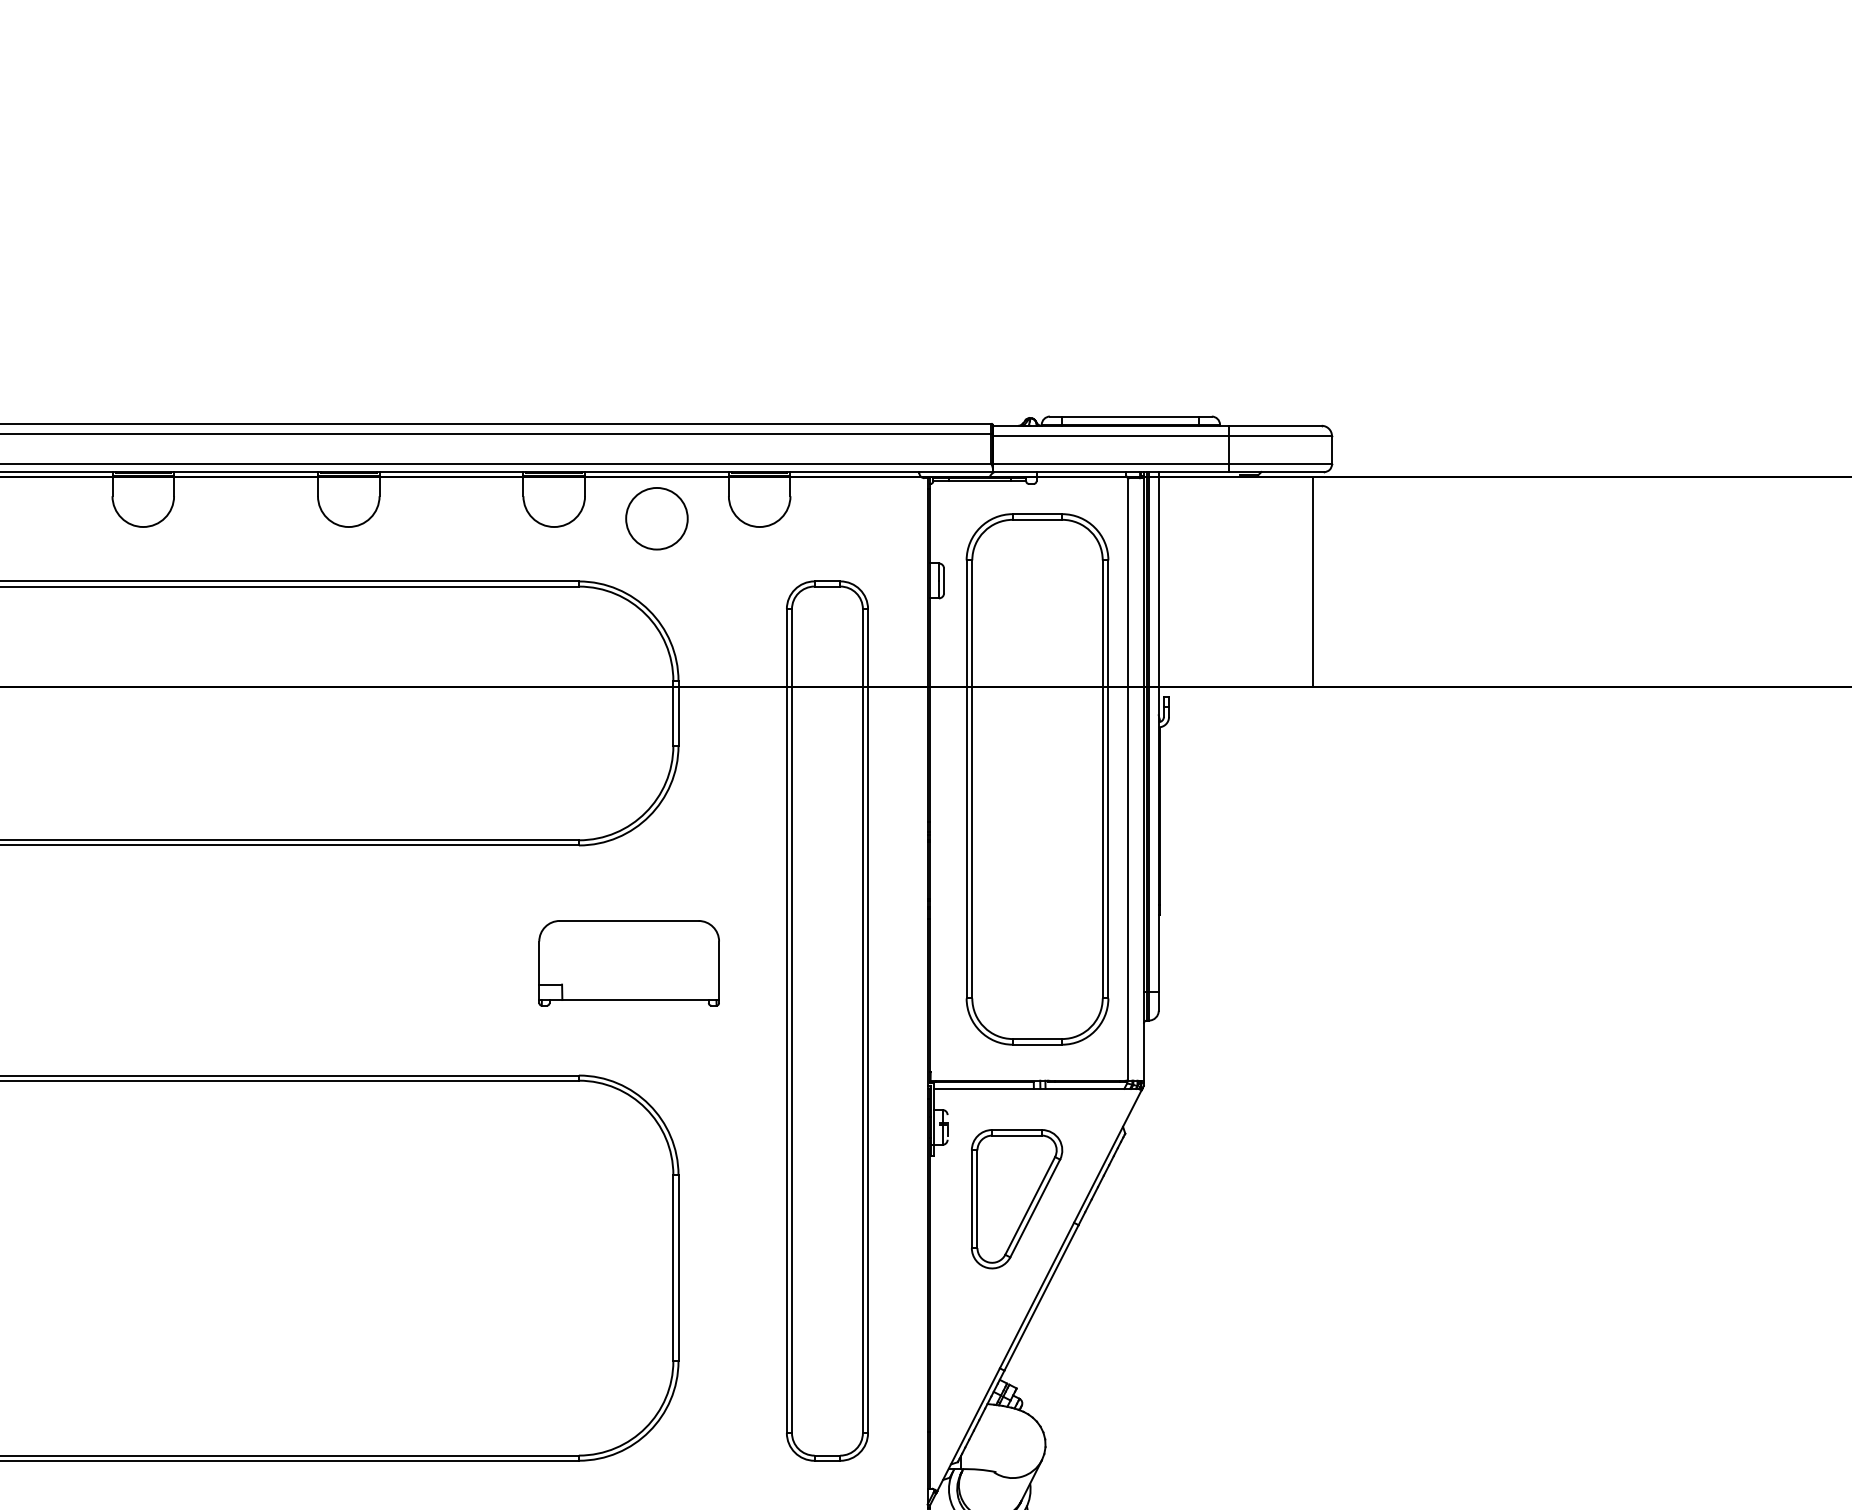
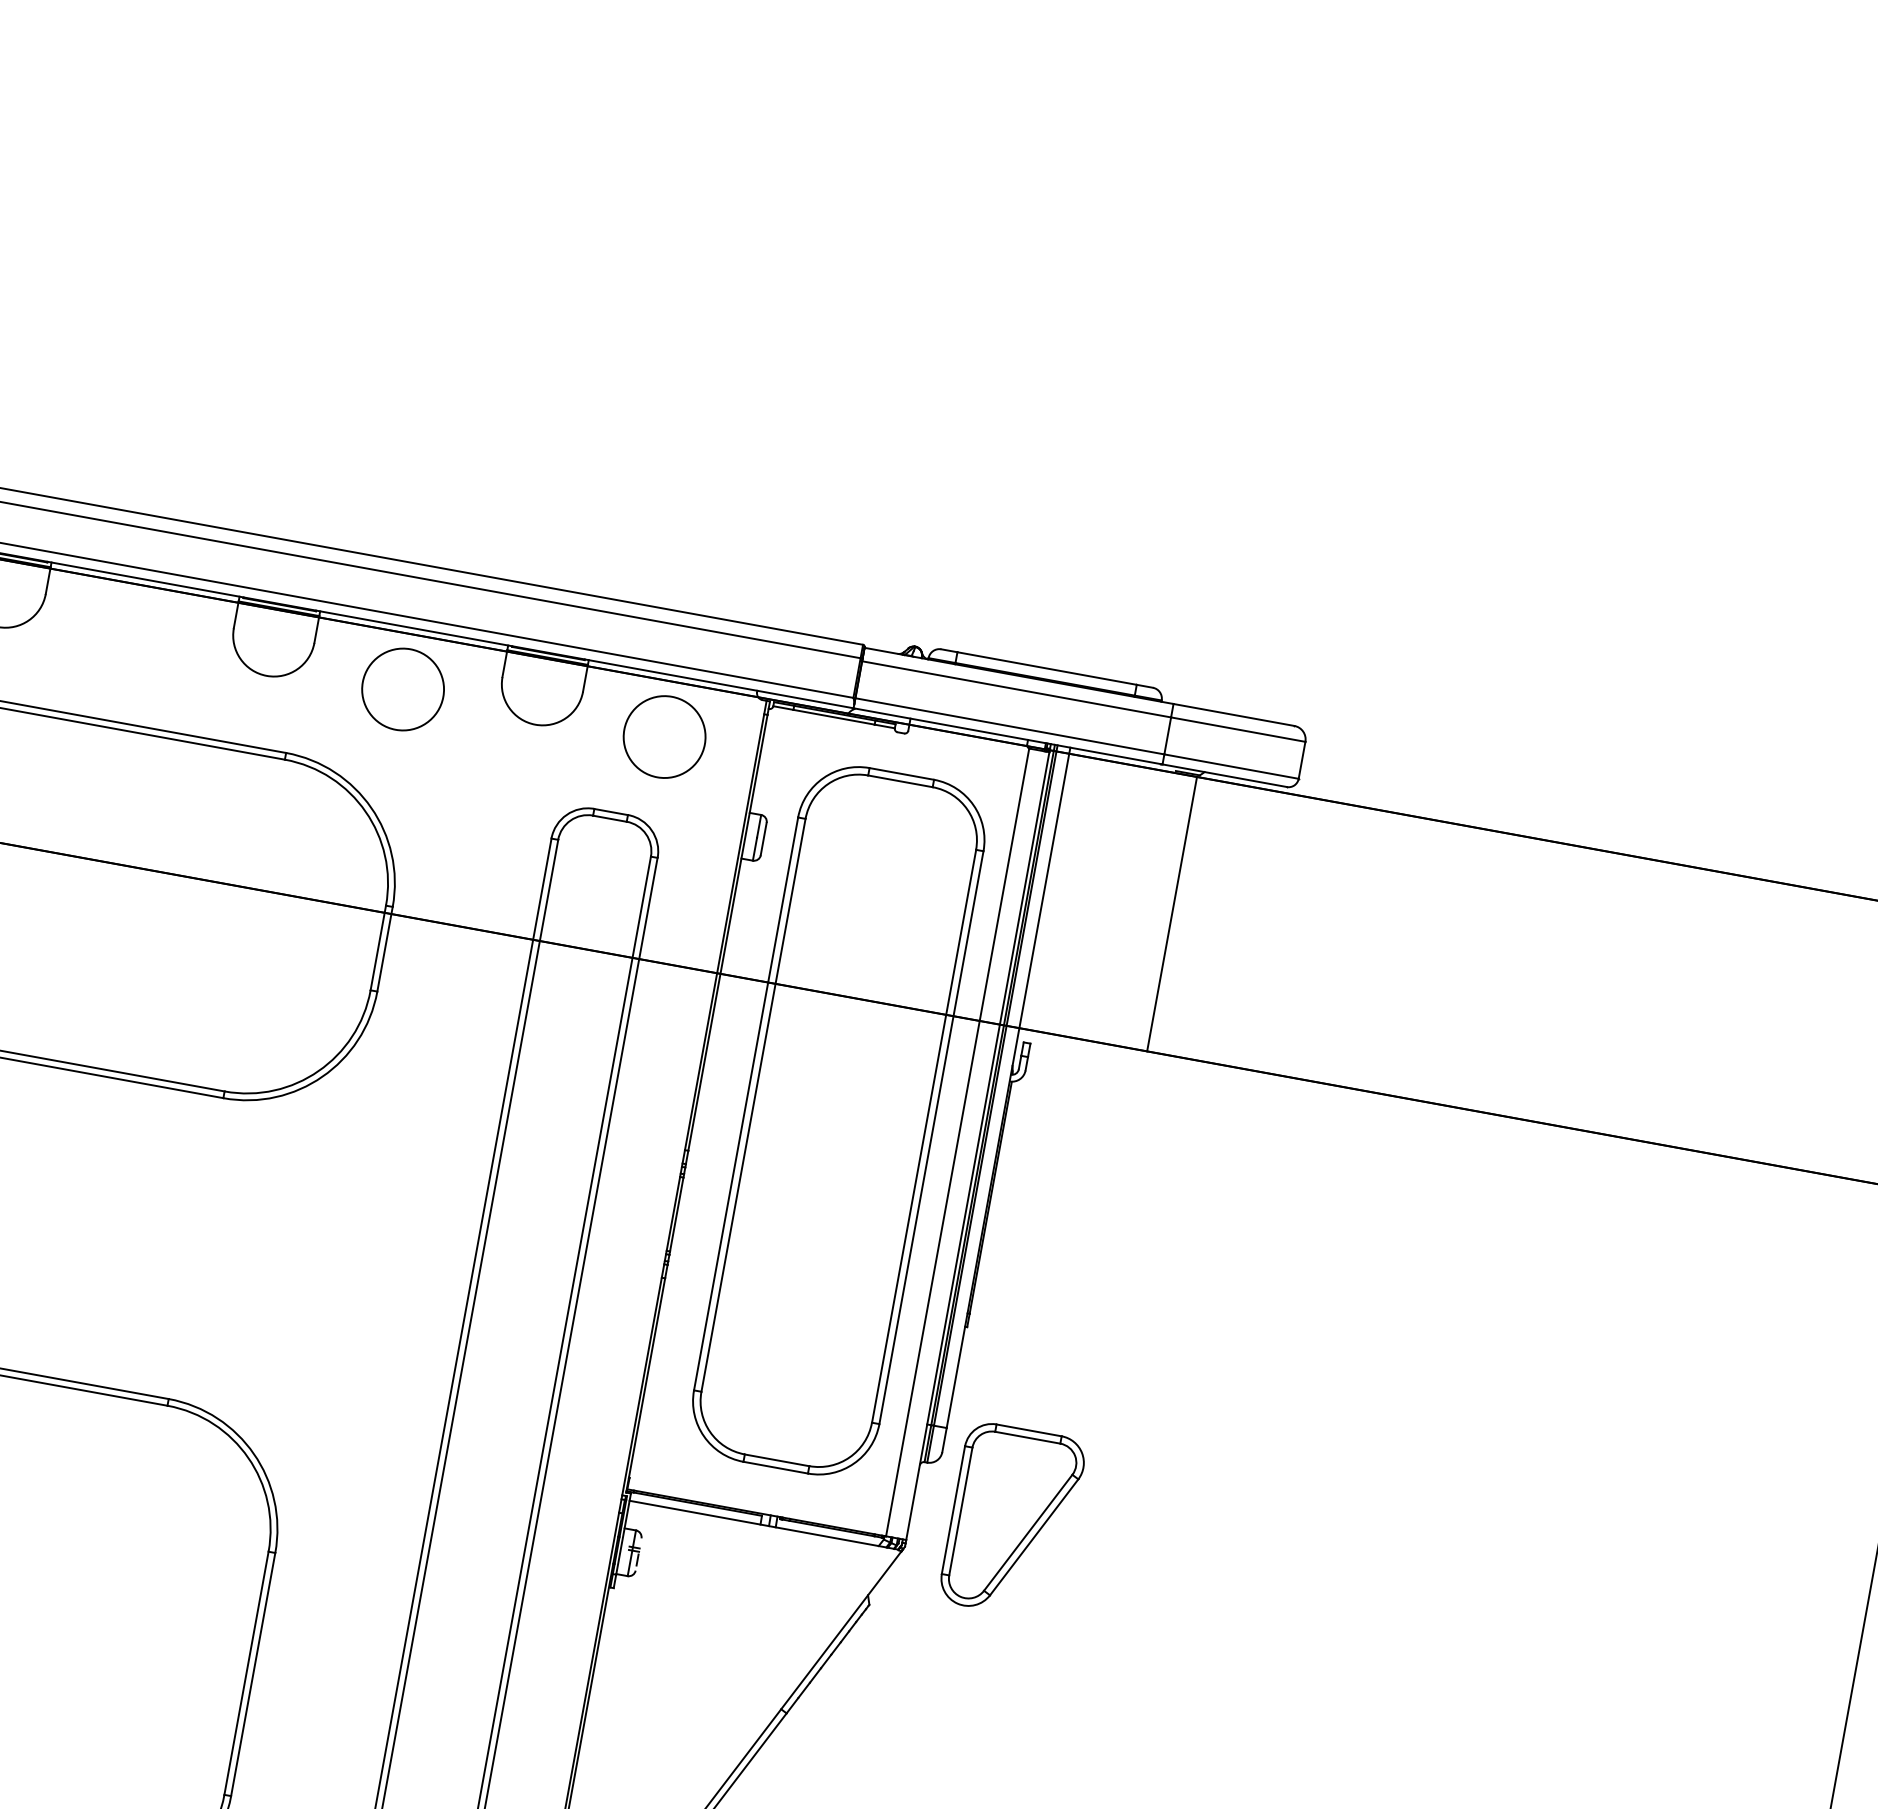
circle: (856, 518) -> (664, 736), added
line: (1313, 581) -> (1172, 914), moved
part: (628, 963) -> (260, 1264), removed
part: (1017, 1199) -> (1013, 1521), moved

